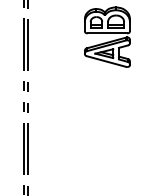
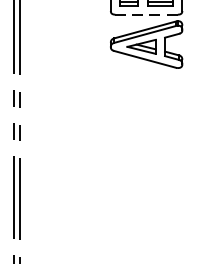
line: (107, 33) -> (146, 14), solid -> dashed

